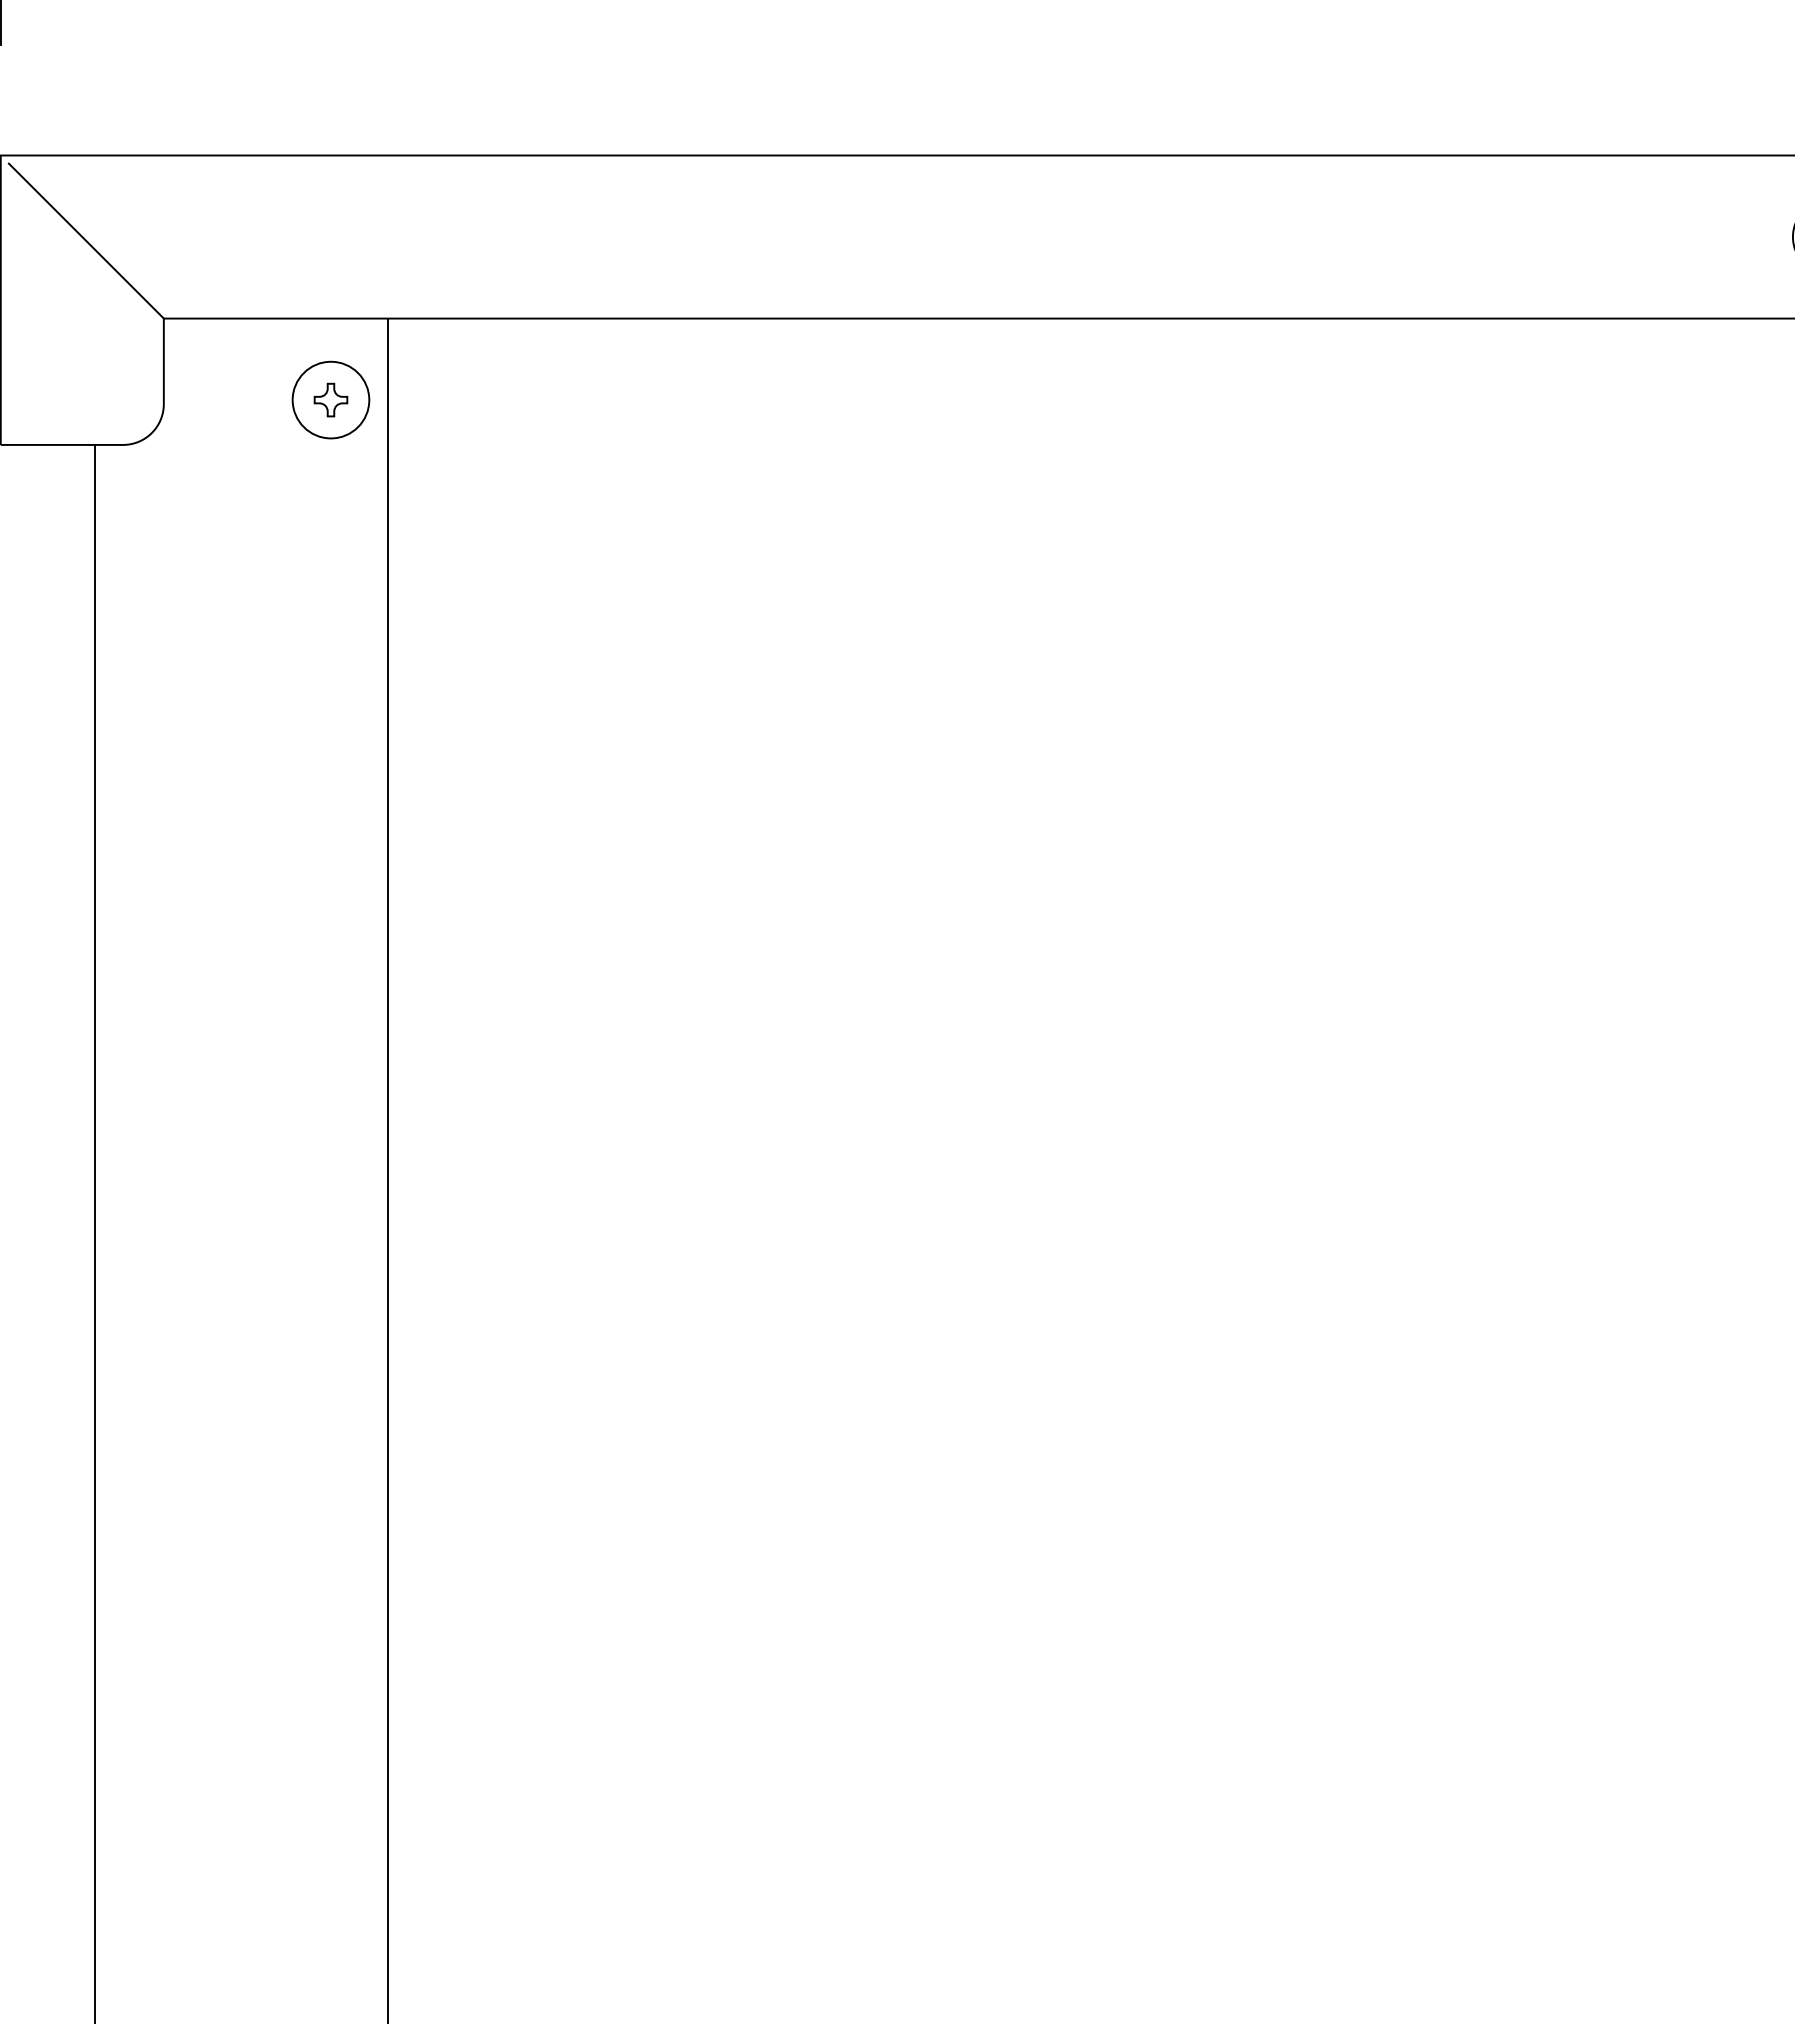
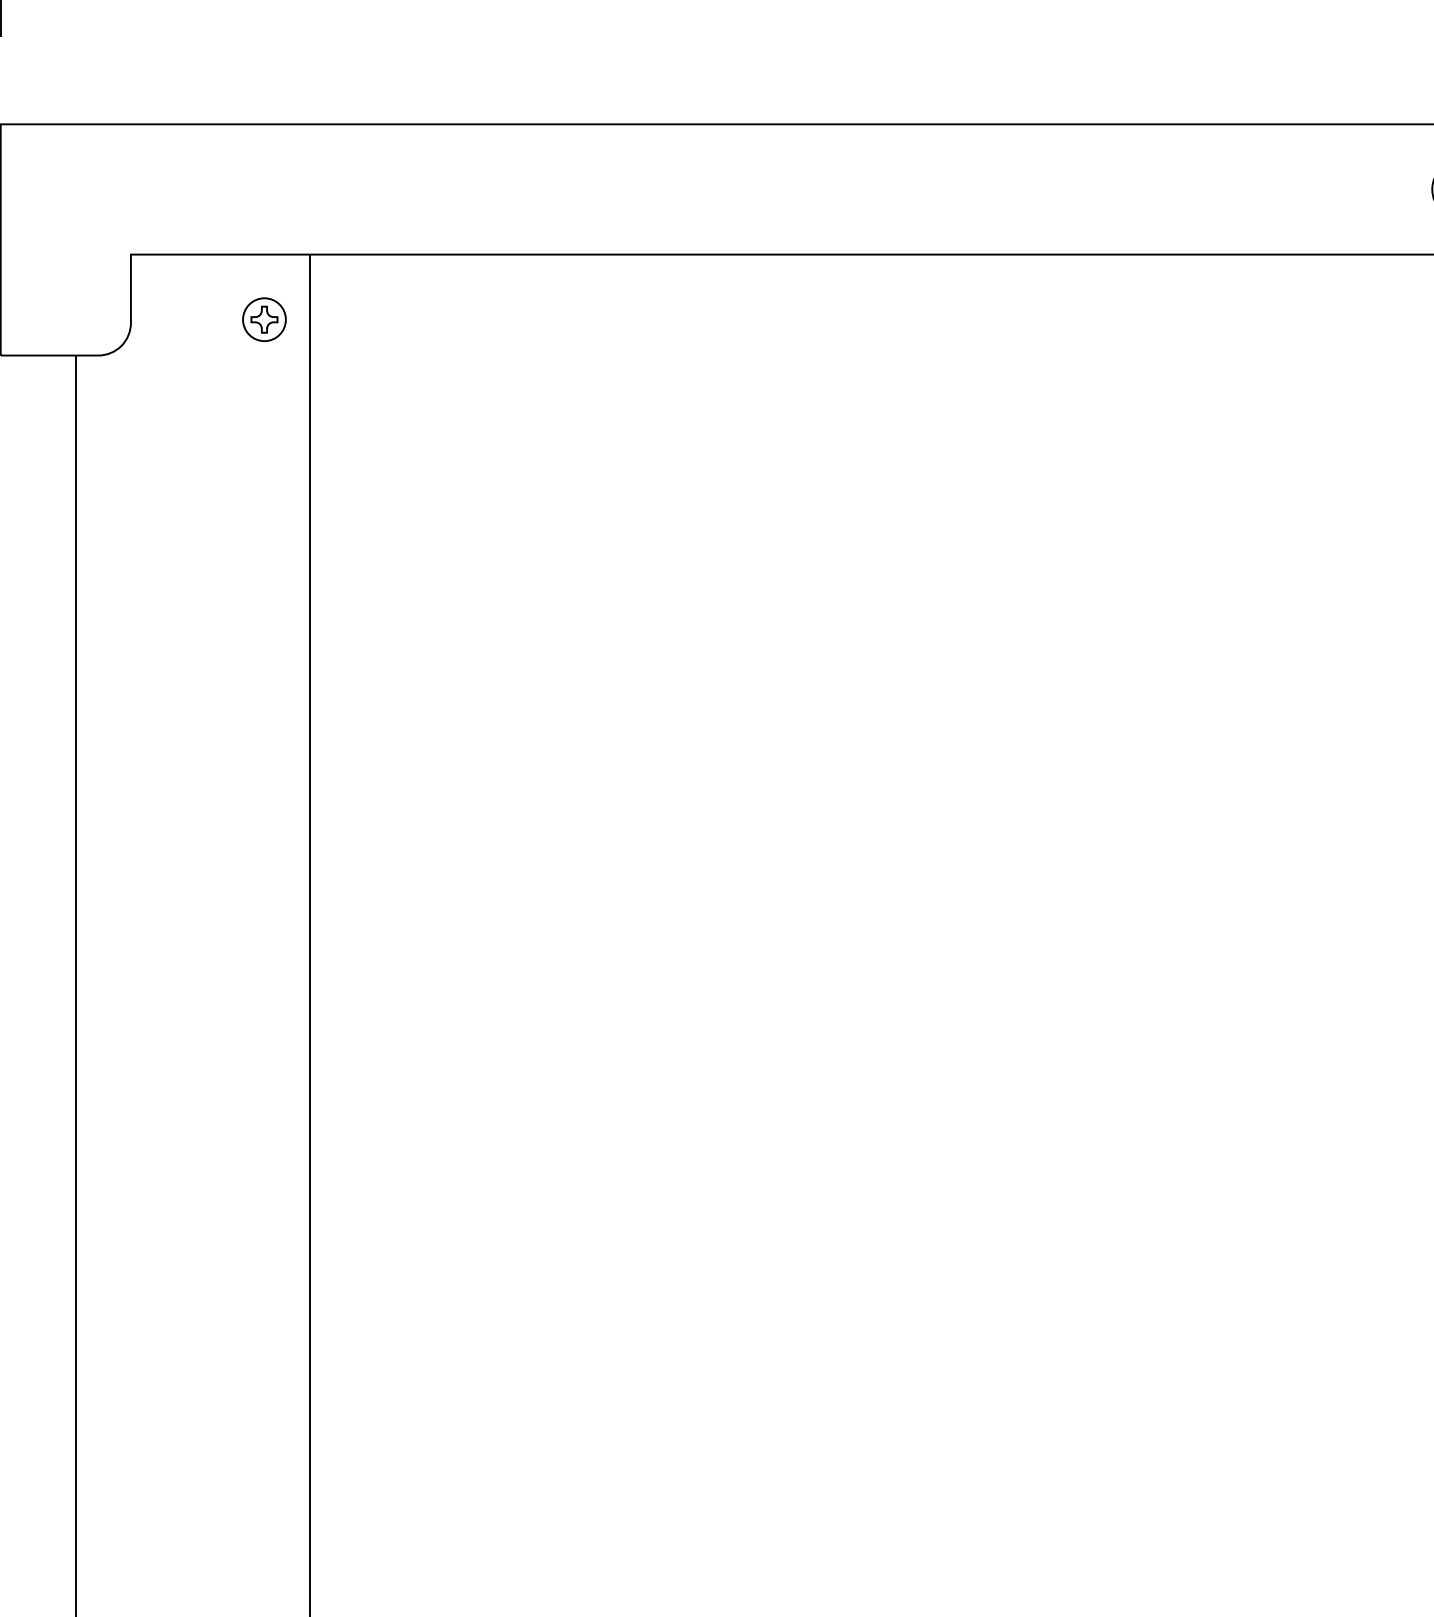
line: (85, 240) -> (68, 192), removed
circle: (330, 399) -> (264, 319), size x0.7

